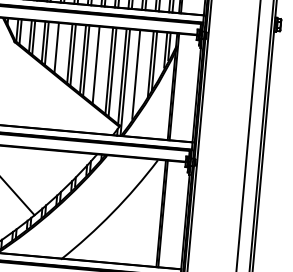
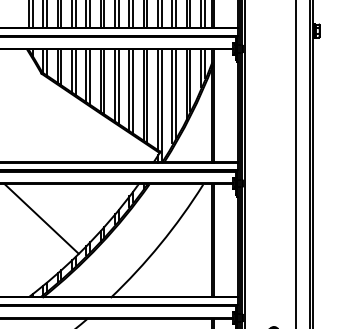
line: (59, 48) -> (89, 76), added
line: (99, 66) -> (133, 91), added
line: (140, 72) -> (176, 93), added

